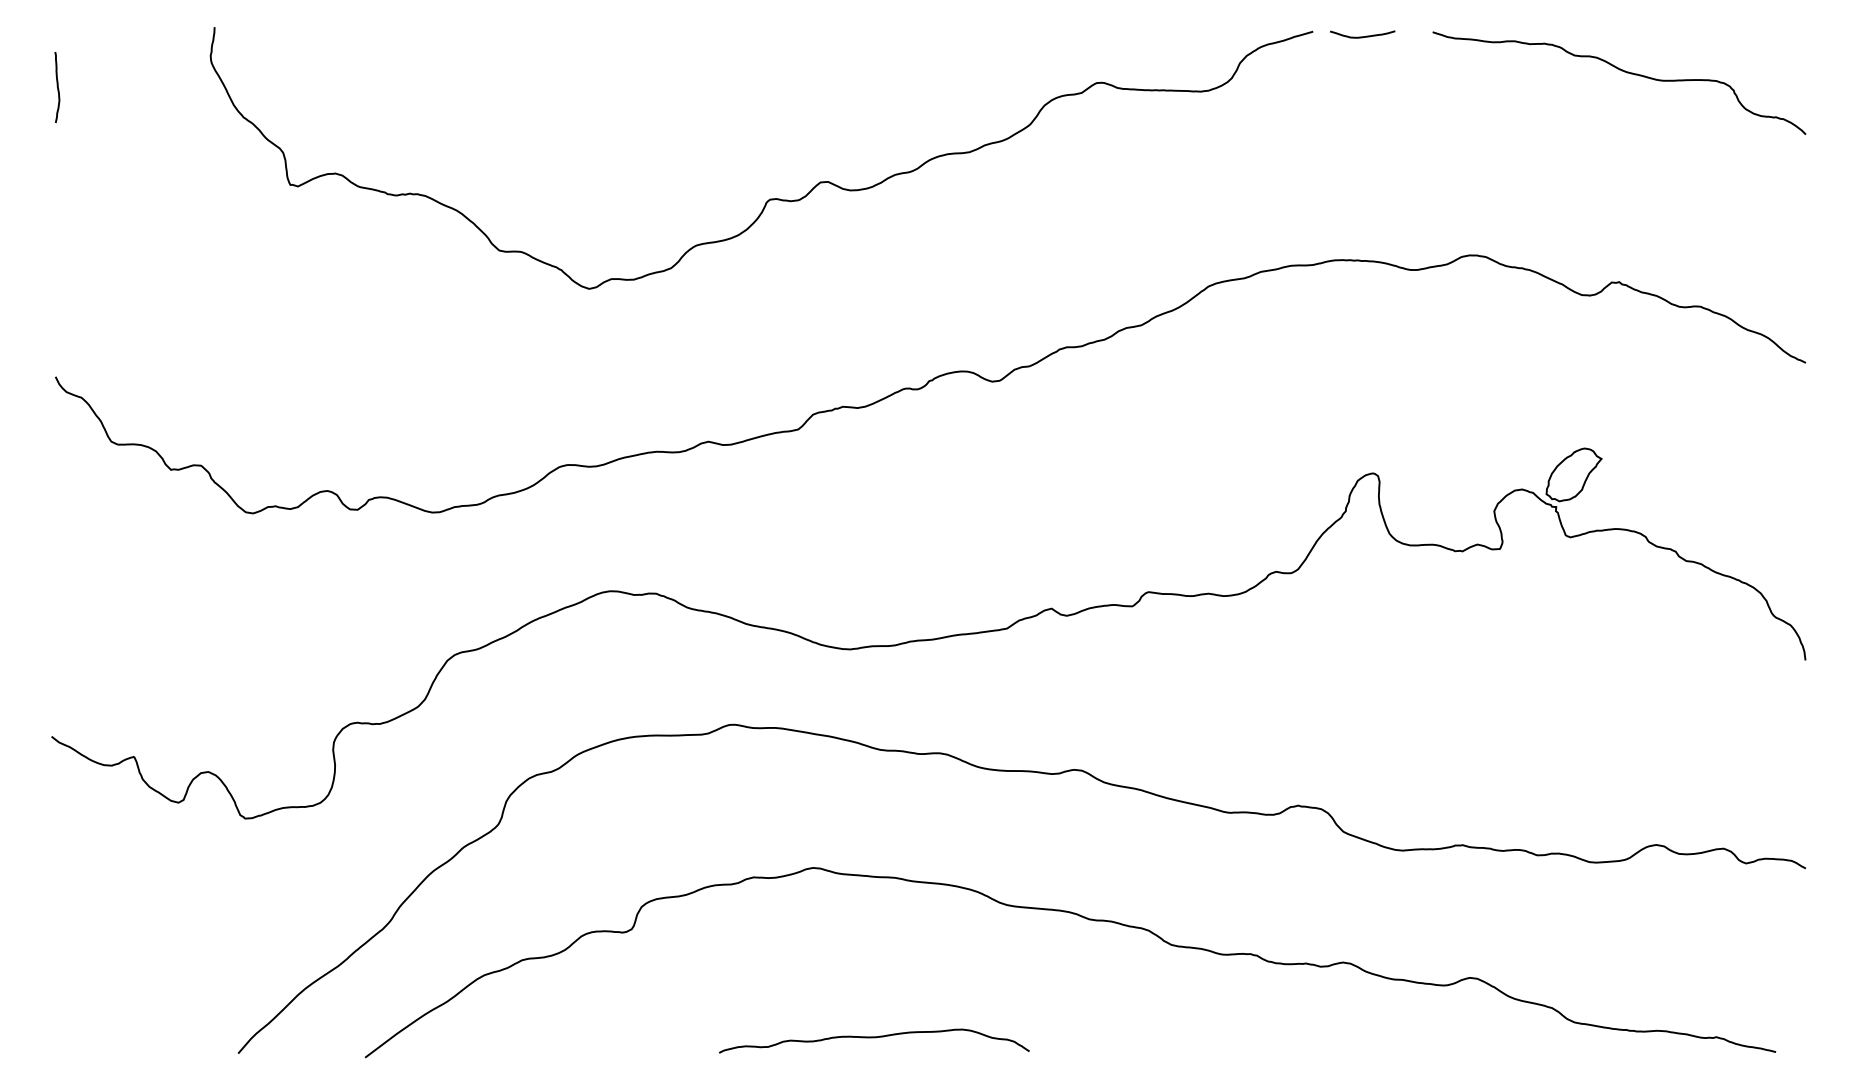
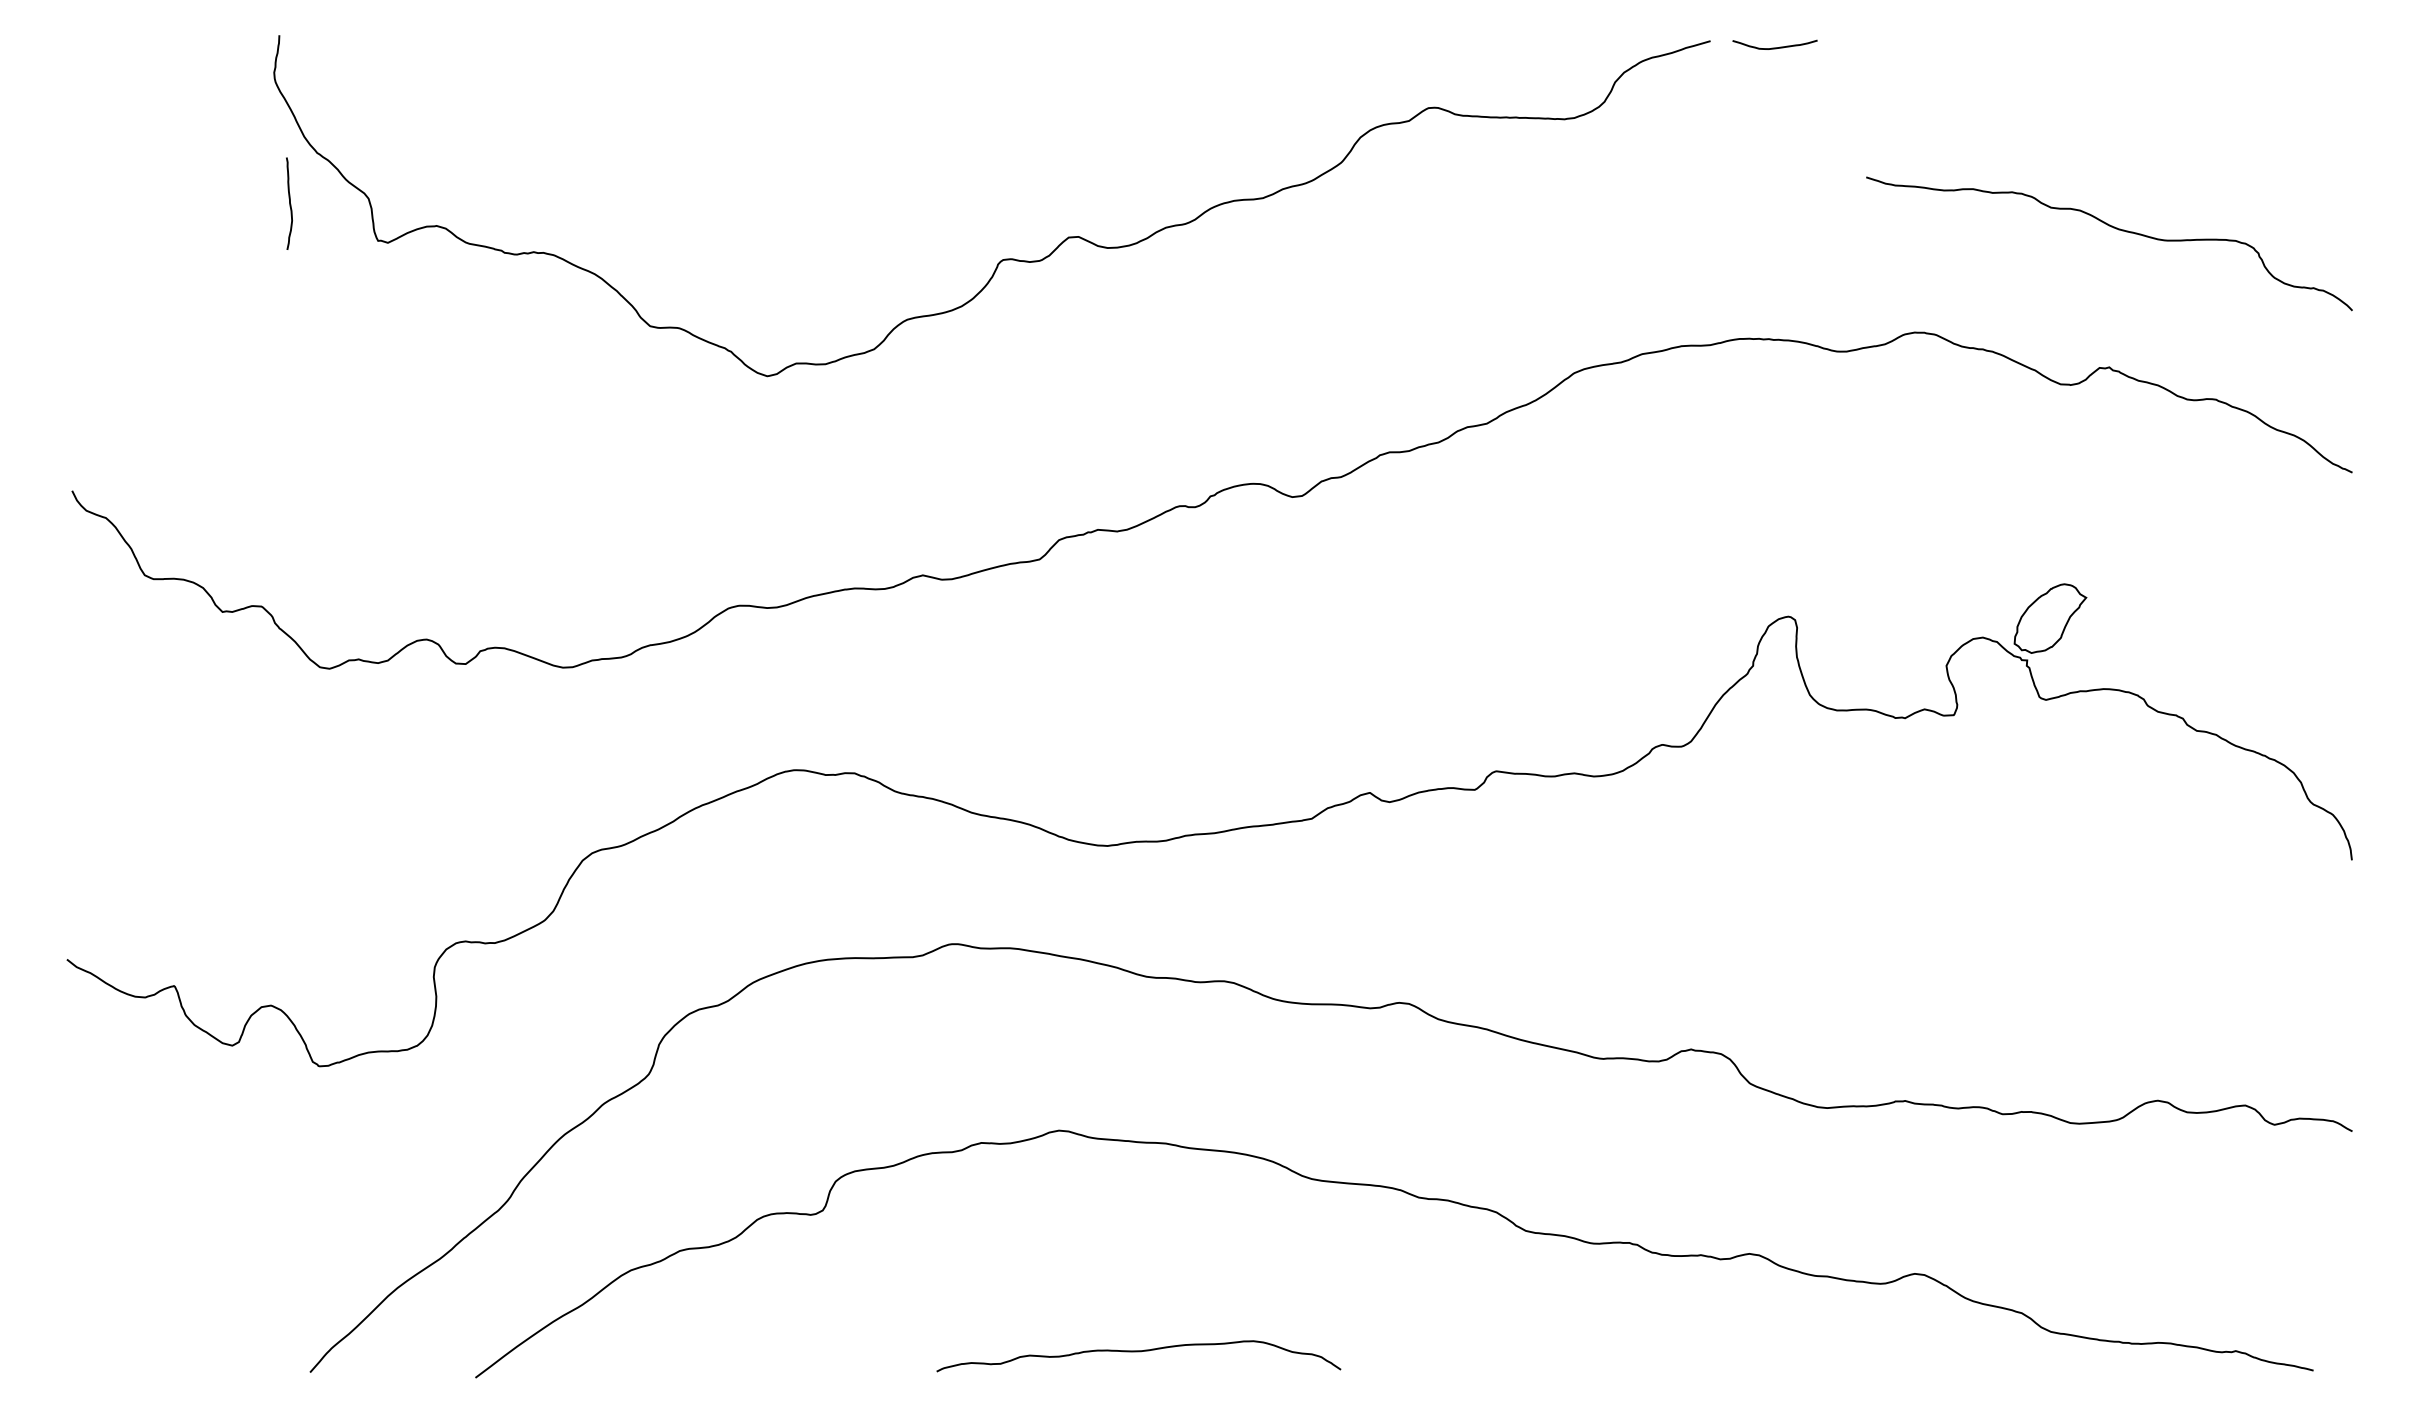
curve: (1621, 71) -> (2112, 228), moved
curve: (57, 87) -> (289, 203), moved

